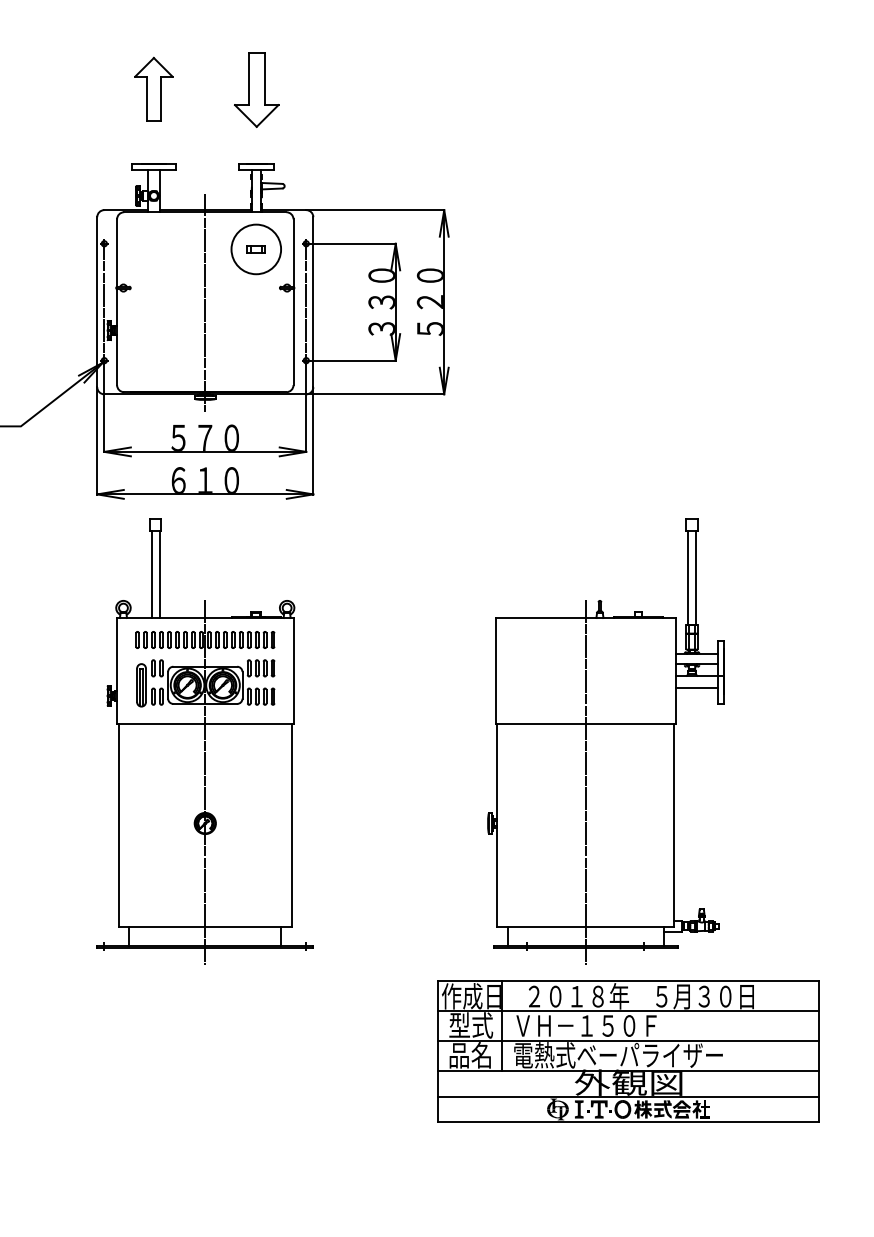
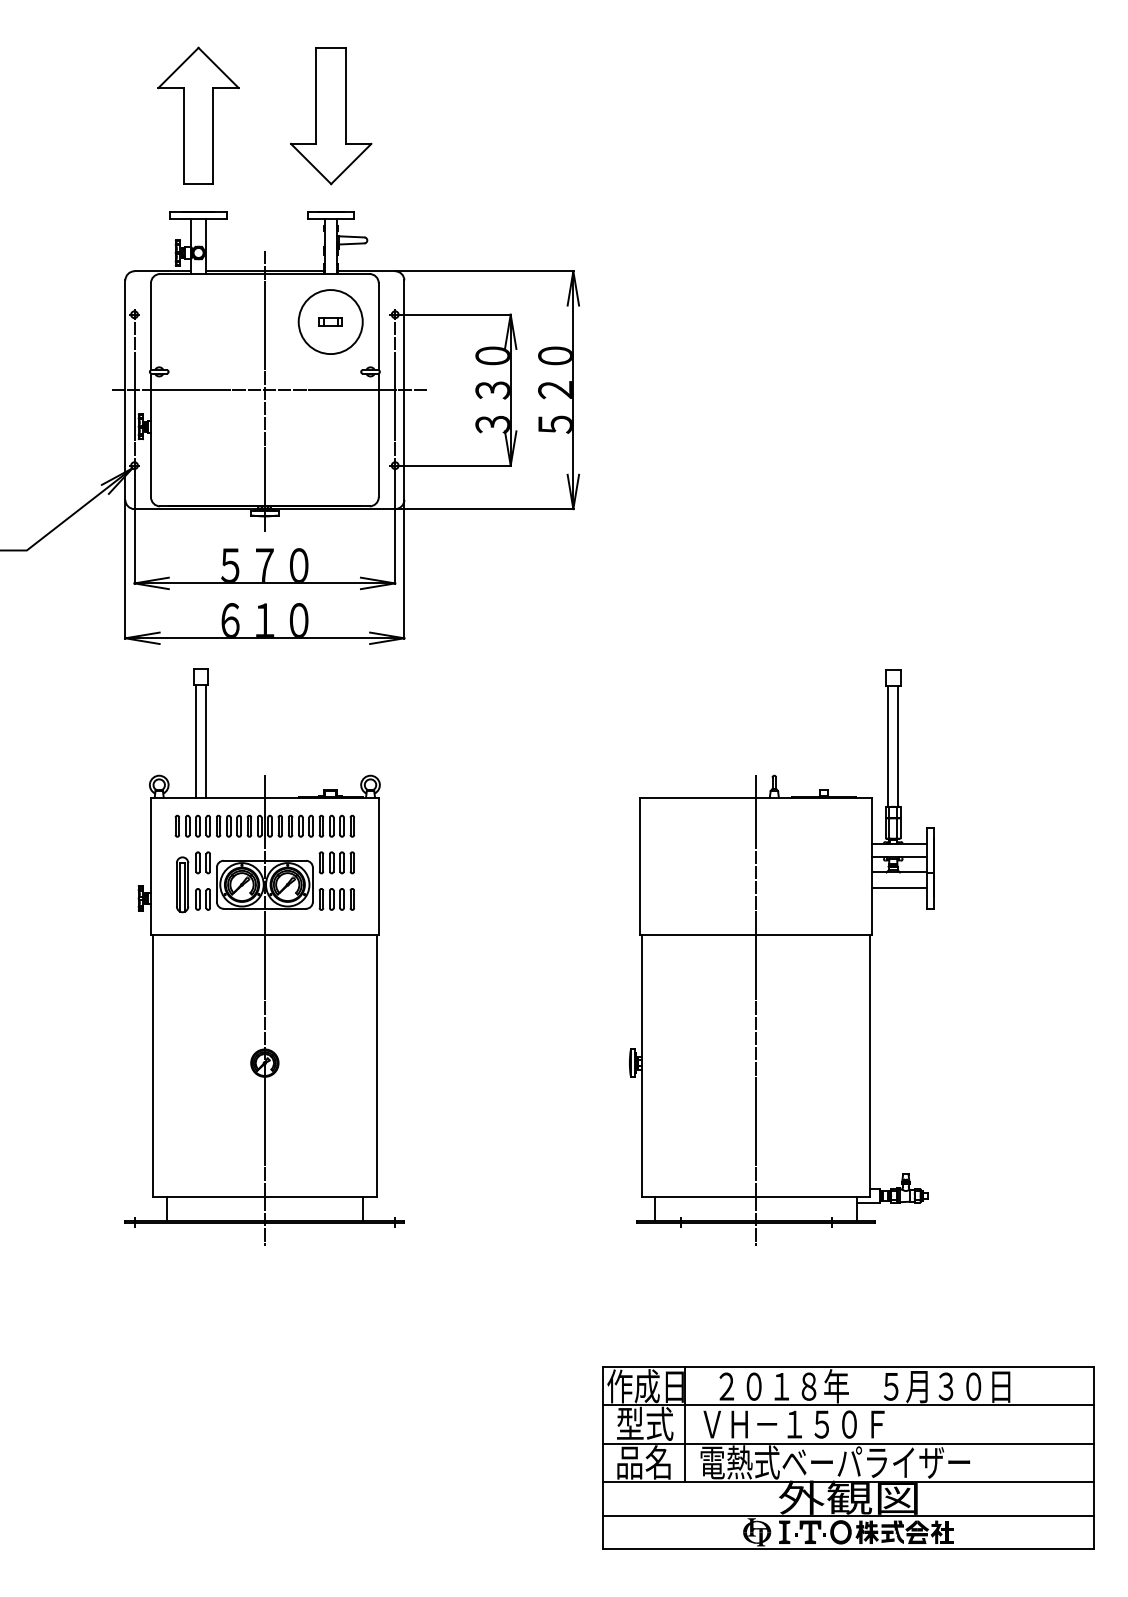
part: (153, 89) -> (198, 115), size x1.67
part: (256, 90) -> (331, 116), size x1.43
line: (208, 302) -> (269, 390), added
part: (628, 1051) -> (848, 1457), moved

